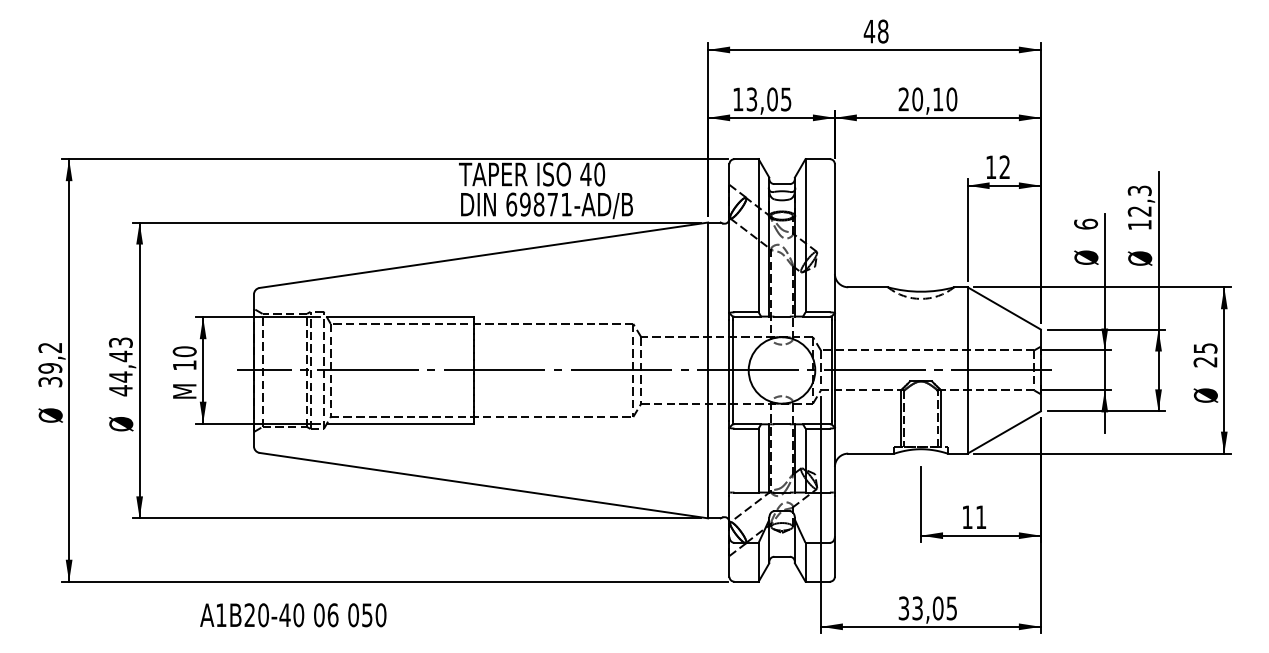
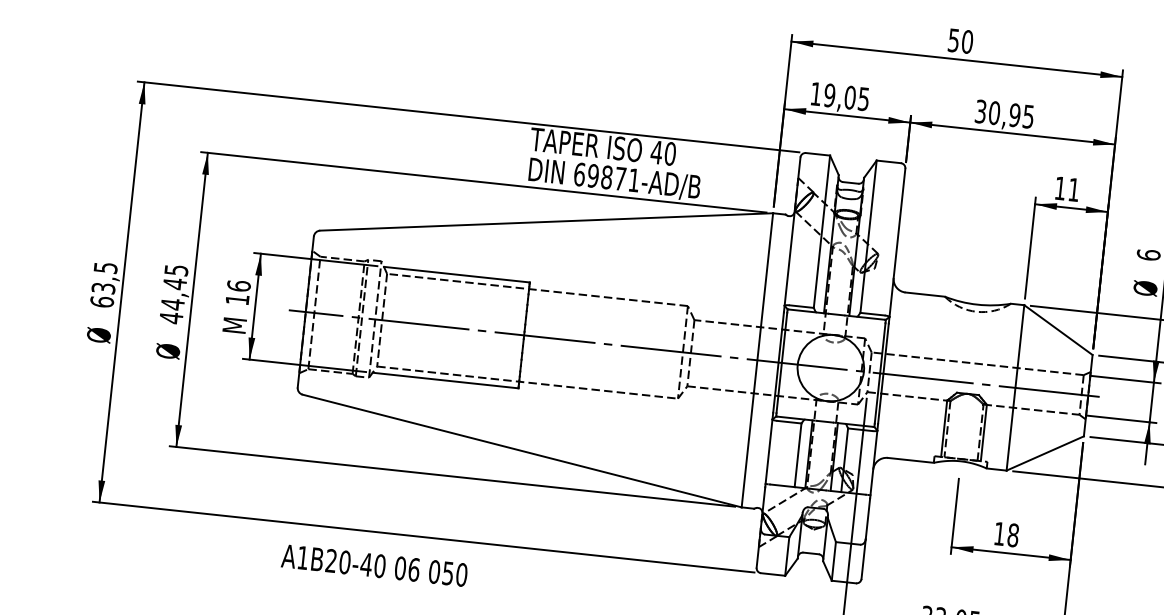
text: (875, 31) -> (959, 41), 48 -> 50
text: (751, 99) -> (829, 95), 13,05 -> 19,05
text: (927, 99) -> (1004, 114), 20,10 -> 30,95
text: (1004, 166) -> (1073, 189), 12 -> 11
text: (119, 342) -> (175, 269), 44,43 -> 44,45
text: (184, 351) -> (238, 285), 10 -> 16
text: (50, 364) -> (104, 284), 39,2 -> 63,5
text: (980, 517) -> (1012, 535), 11 -> 18
text: (293, 615) -> (374, 565), moved

